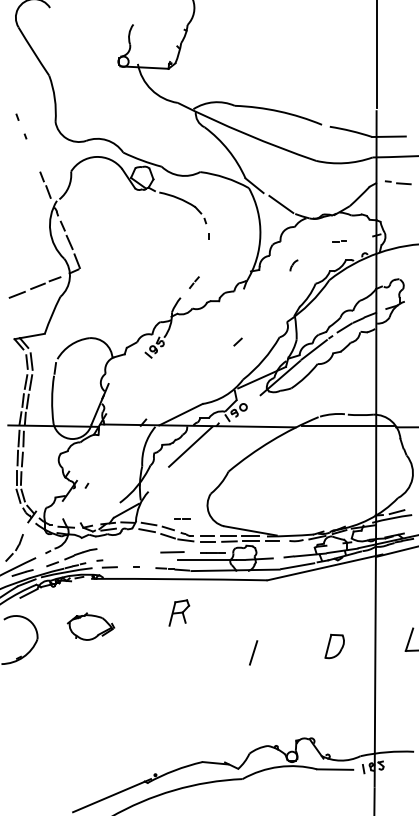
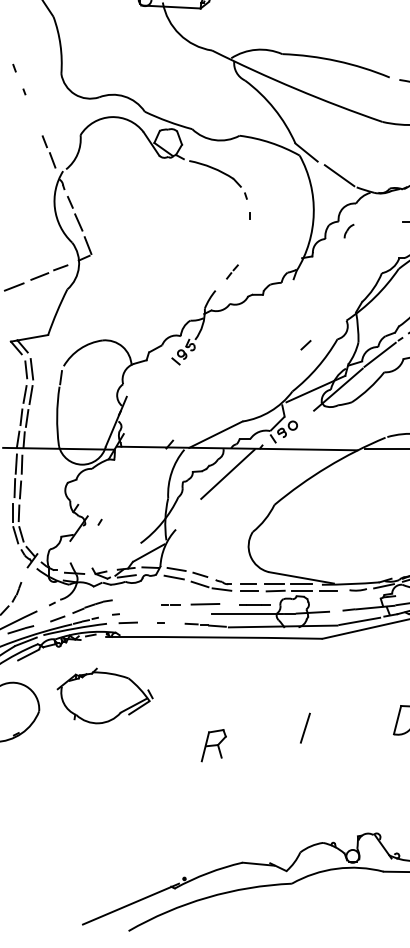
part: (293, 265) -> (348, 231), moved
line: (237, 341) -> (305, 344), moved
line: (182, 518) -> (170, 604), moved
part: (179, 612) -> (214, 744), moved
part: (90, 626) -> (104, 695), size x1.67

